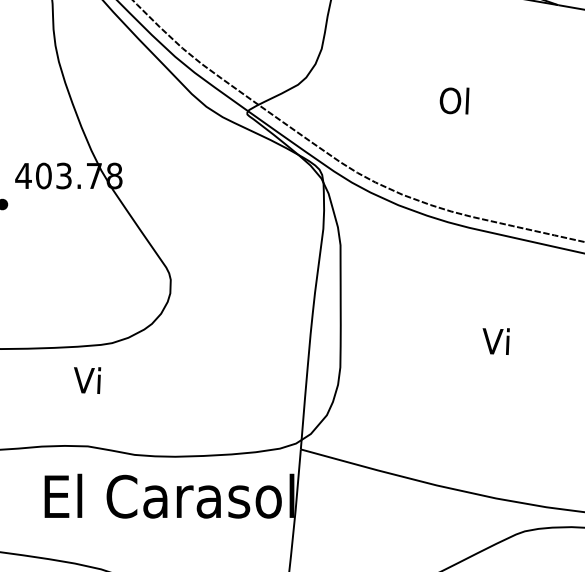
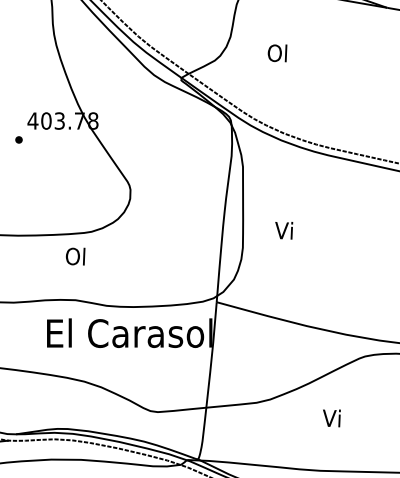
text: (454, 101) -> (277, 53), moved
text: (496, 341) -> (284, 230), moved
text: (87, 380) -> (75, 256), Vi -> Ol

